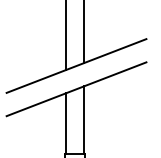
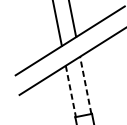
line: (84, 120) -> (86, 85), solid -> dashed
line: (65, 124) -> (70, 92), solid -> dashed

